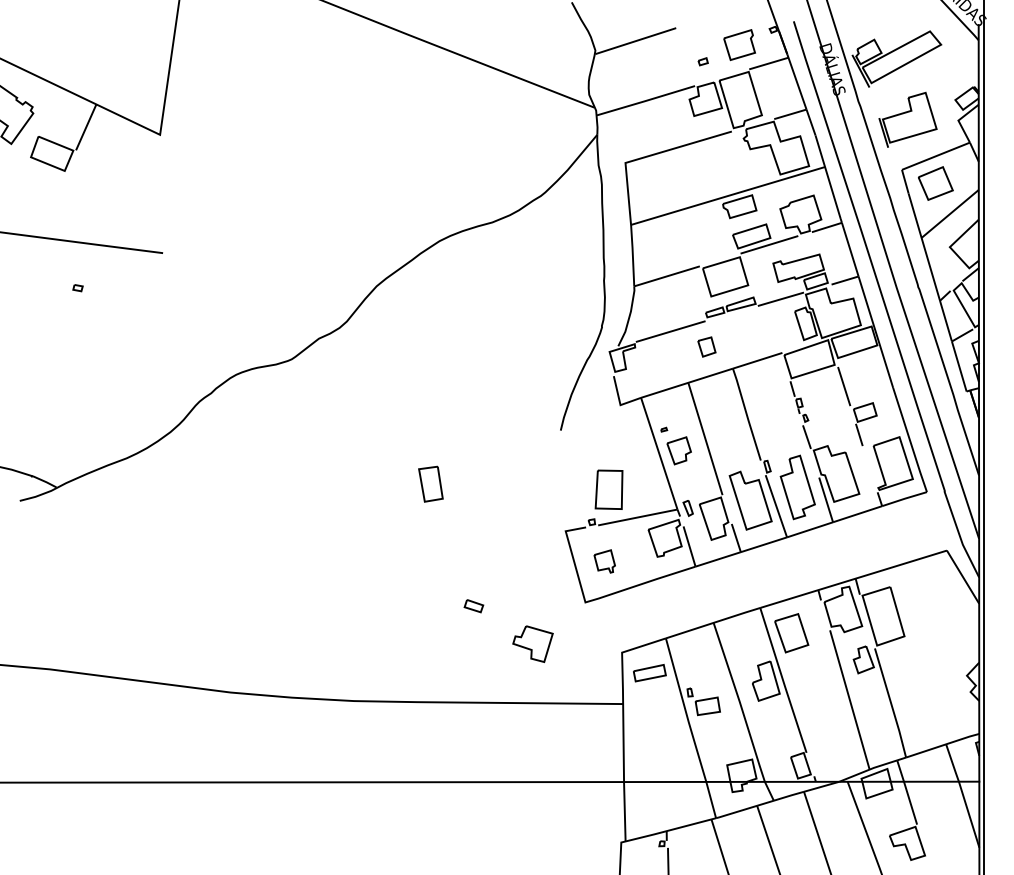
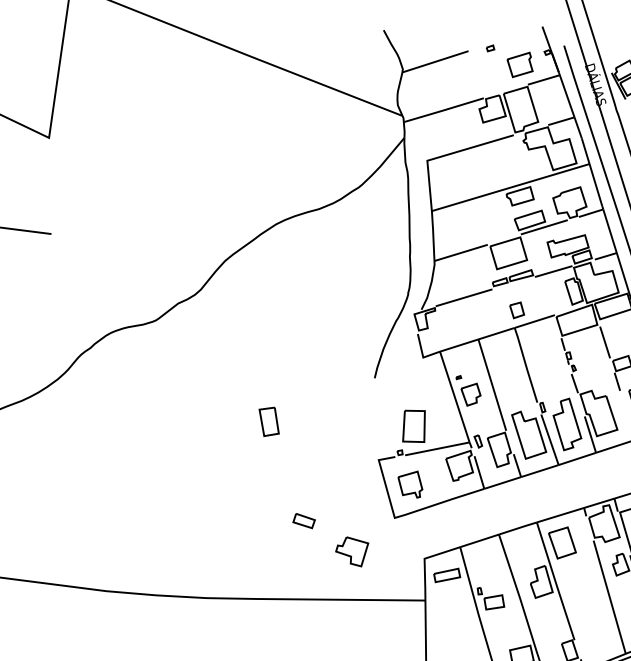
part: (702, 61) -> (489, 48), moved
part: (706, 346) -> (516, 309), moved
part: (604, 561) -> (410, 484), size x1.43
part: (473, 605) -> (303, 520), size x1.43

